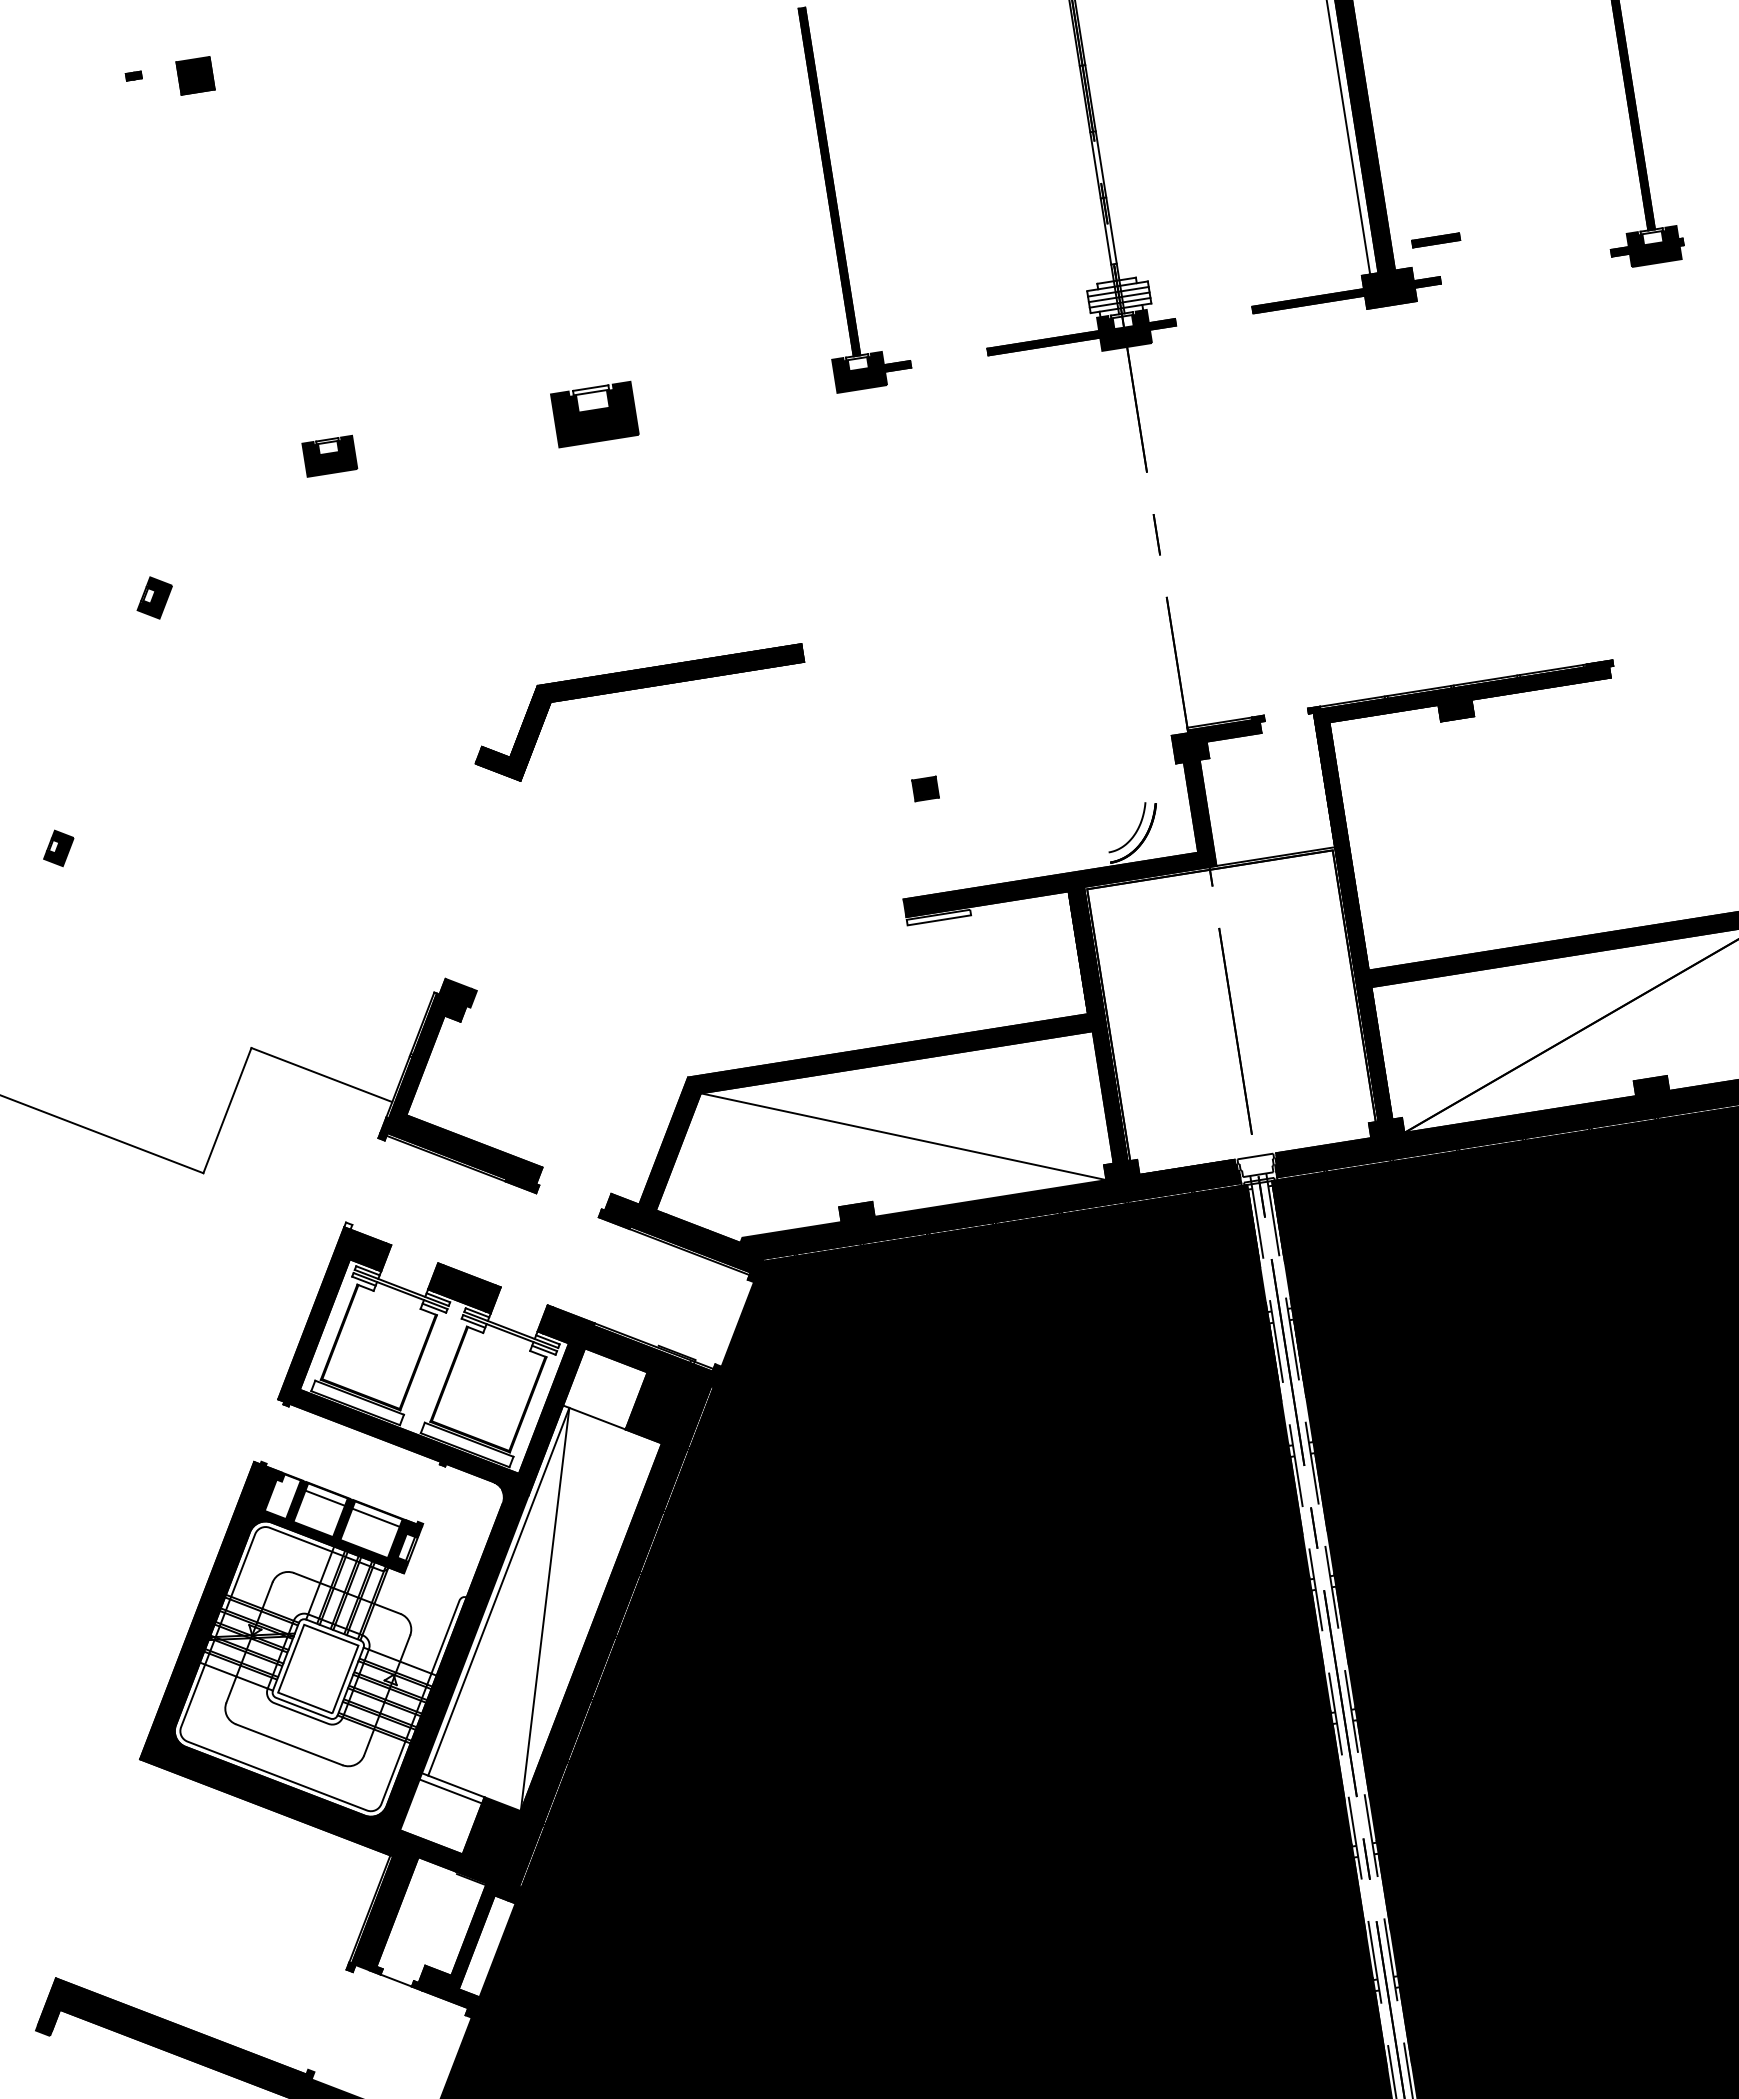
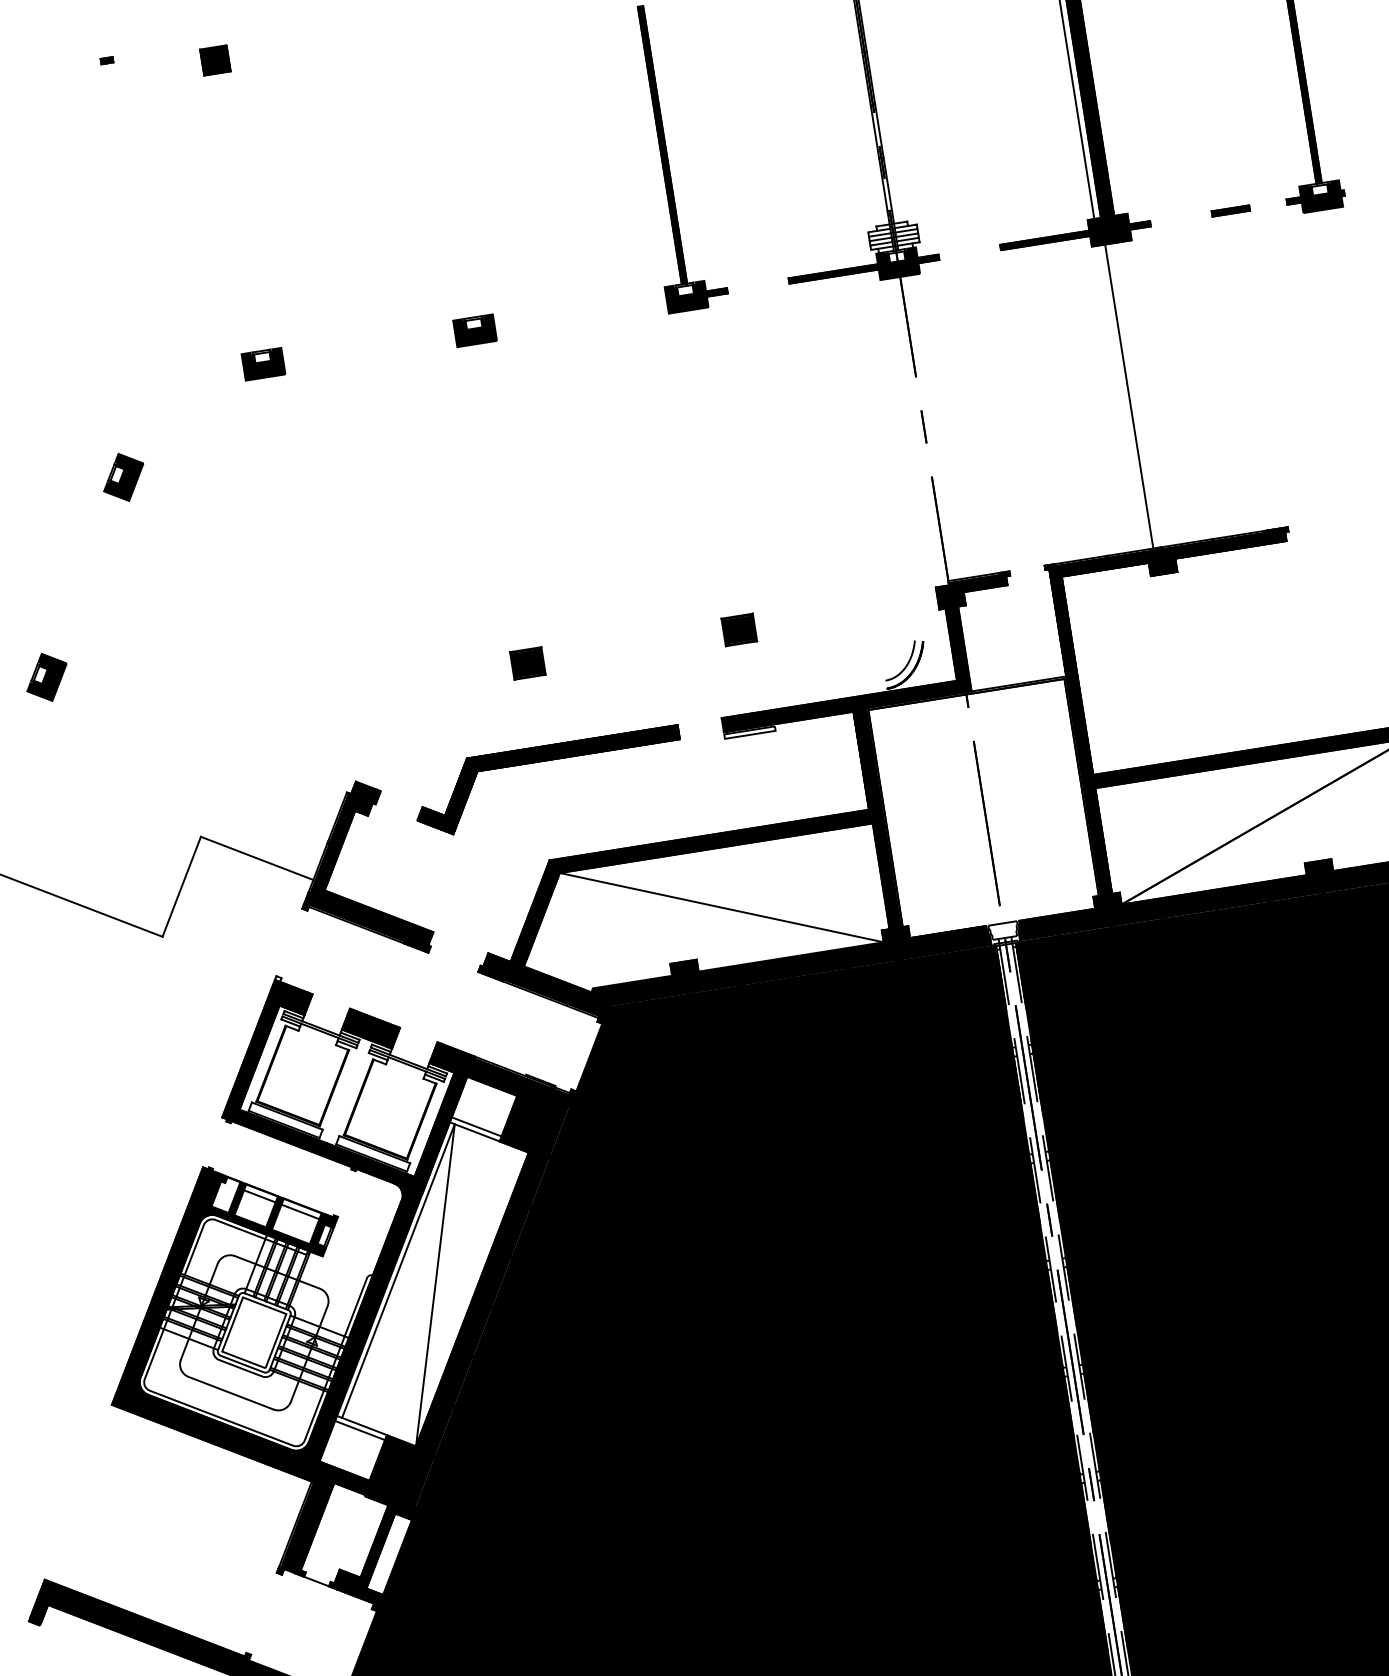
part: (195, 75) -> (215, 60), moved
part: (1436, 240) -> (1231, 211), moved
part: (594, 413) -> (474, 330), size x0.62
line: (1413, 496) -> (1128, 396), added
part: (154, 597) -> (123, 477), size x1.43
part: (638, 689) -> (547, 761), moved
part: (925, 788) -> (739, 629), size x1.67
part: (660, 830) -> (527, 663), added
part: (58, 848) -> (46, 677), size x1.67
line: (596, 1411) -> (476, 1127), added

